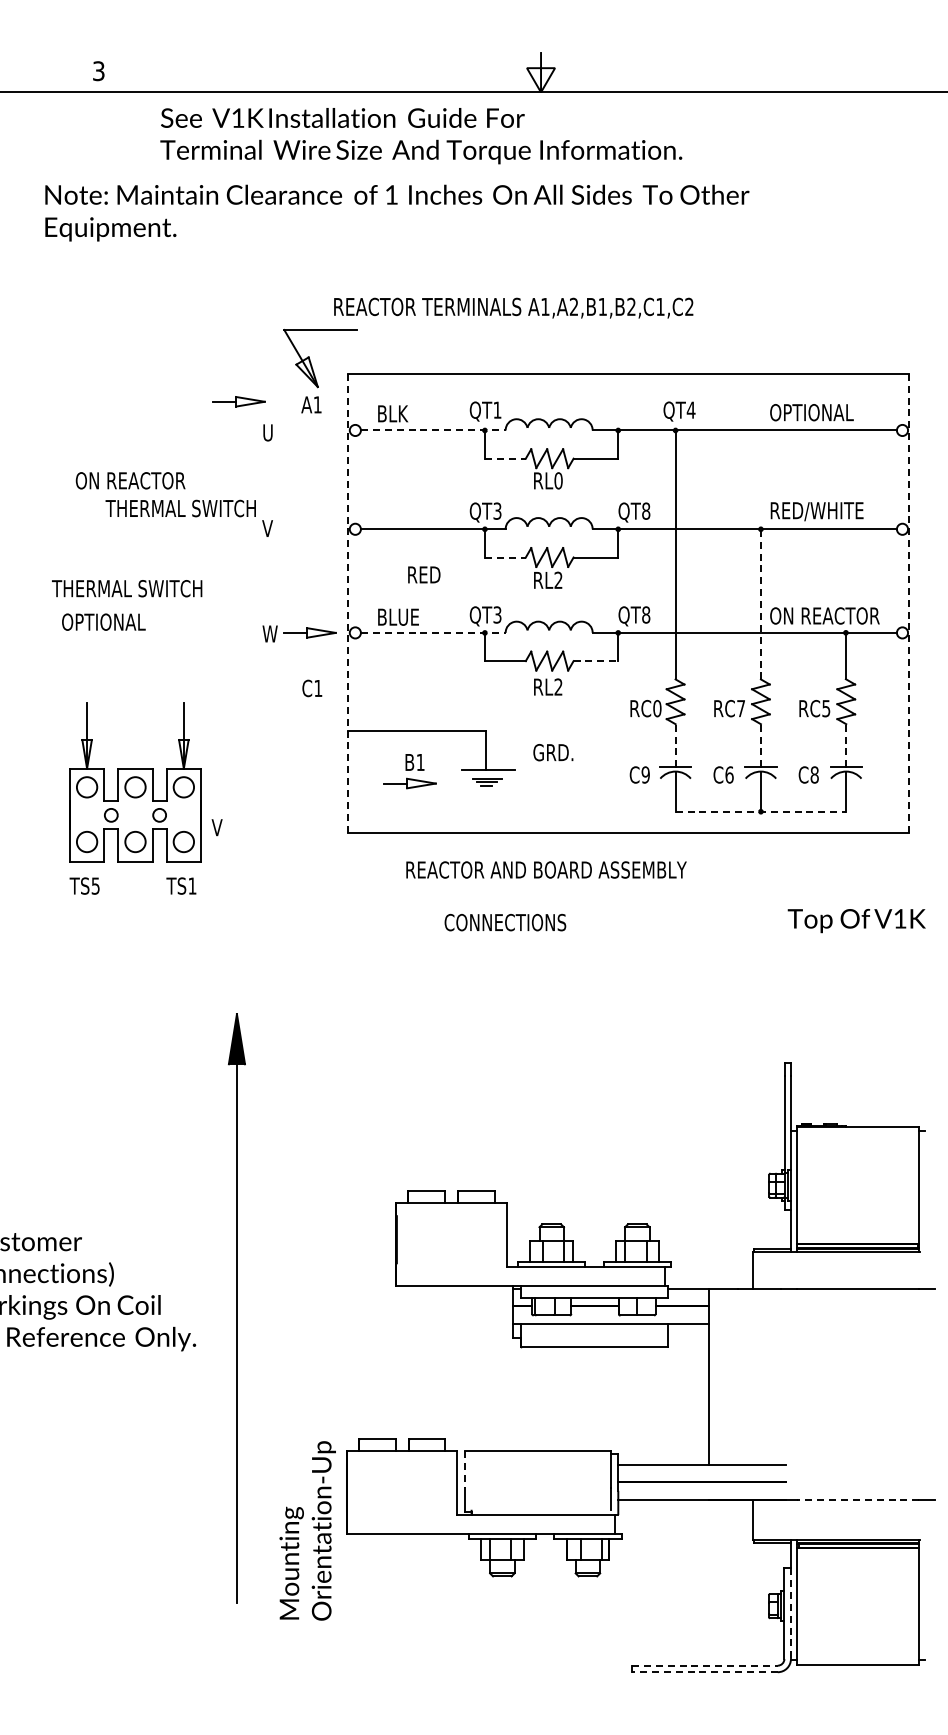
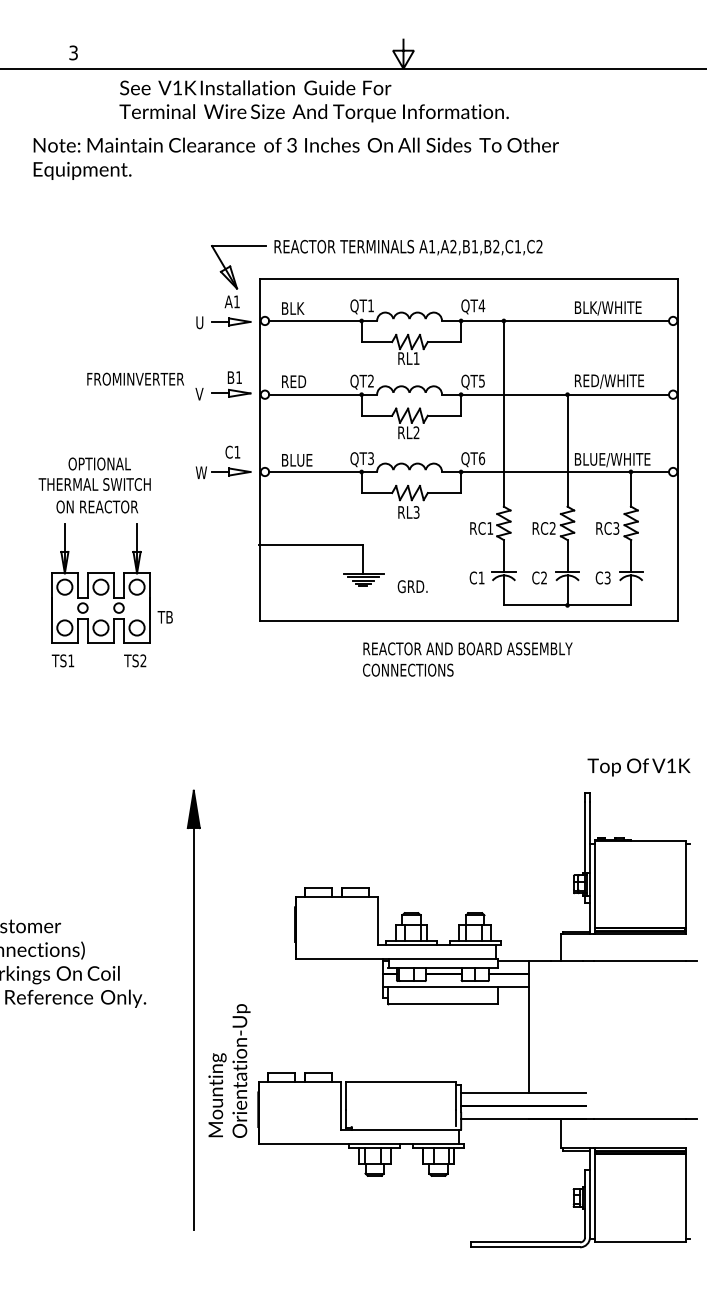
text: (391, 194) -> (291, 144), 1 -> 3
text: (513, 307) -> (408, 247), moved
part: (238, 401) -> (230, 321), moved
text: (679, 411) -> (473, 306), moved
text: (815, 413) -> (608, 308), OPTIONAL -> BLK/WHITE
line: (433, 430) -> (323, 320), dashed -> solid
line: (505, 458) -> (376, 341), dashed -> solid
text: (130, 480) -> (97, 506), moved
text: (558, 480) -> (416, 358), RL0 -> RL1
text: (180, 508) -> (134, 379), THERMAL SWITCH -> FROM^JINVERTER
text: (497, 510) -> (371, 380), QT3 -> QT2
text: (646, 510) -> (482, 380), QT8 -> QT5
line: (505, 557) -> (376, 415), dashed -> solid
text: (424, 574) -> (294, 381), moved
text: (127, 588) -> (95, 484), moved
line: (348, 602) -> (259, 449), dashed -> solid
line: (760, 603) -> (567, 450), dashed -> solid
line: (909, 603) -> (678, 450), dashed -> solid
text: (646, 614) -> (482, 458), QT8 -> QT6
text: (824, 616) -> (614, 459), ON REACTOR -> BLUE/WHITE
text: (103, 621) -> (99, 463), moved
line: (433, 632) -> (323, 471), dashed -> solid
line: (596, 661) -> (444, 493), dashed -> solid
text: (558, 687) -> (416, 512), RL2 -> RL3
text: (312, 688) -> (233, 452), moved
text: (657, 708) -> (490, 528), RC0 -> RC1
text: (740, 708) -> (552, 528), RC7 -> RC2
text: (826, 708) -> (616, 528), RC5 -> RC3
line: (675, 745) -> (503, 555), dashed -> solid
line: (760, 745) -> (567, 555), dashed -> solid
line: (846, 745) -> (631, 555), dashed -> solid
text: (553, 752) -> (412, 586), moved
part: (409, 771) -> (230, 384), moved
line: (487, 774) -> (363, 577), added
text: (645, 774) -> (481, 577), C9 -> C1
text: (729, 774) -> (544, 577), C6 -> C2
text: (814, 774) -> (607, 577), C8 -> C3
line: (761, 811) -> (567, 605), dashed -> solid
text: (221, 827) -> (165, 617), V -> TB
text: (546, 869) -> (468, 648), moved
text: (95, 885) -> (71, 660), TS5 -> TS1
text: (192, 885) -> (143, 660), TS1 -> TS2
text: (856, 921) -> (638, 767), moved
text: (505, 922) -> (408, 670), moved
part: (236, 1308) -> (193, 1010), moved
line: (464, 1469) -> (346, 1096), dashed -> solid
line: (857, 1500) -> (639, 1119), dashed -> solid
text: (307, 1530) -> (229, 1070), moved
line: (790, 1613) -> (589, 1203), dashed -> solid
line: (704, 1665) -> (525, 1242), dashed -> solid
line: (704, 1672) -> (525, 1247), dashed -> solid

